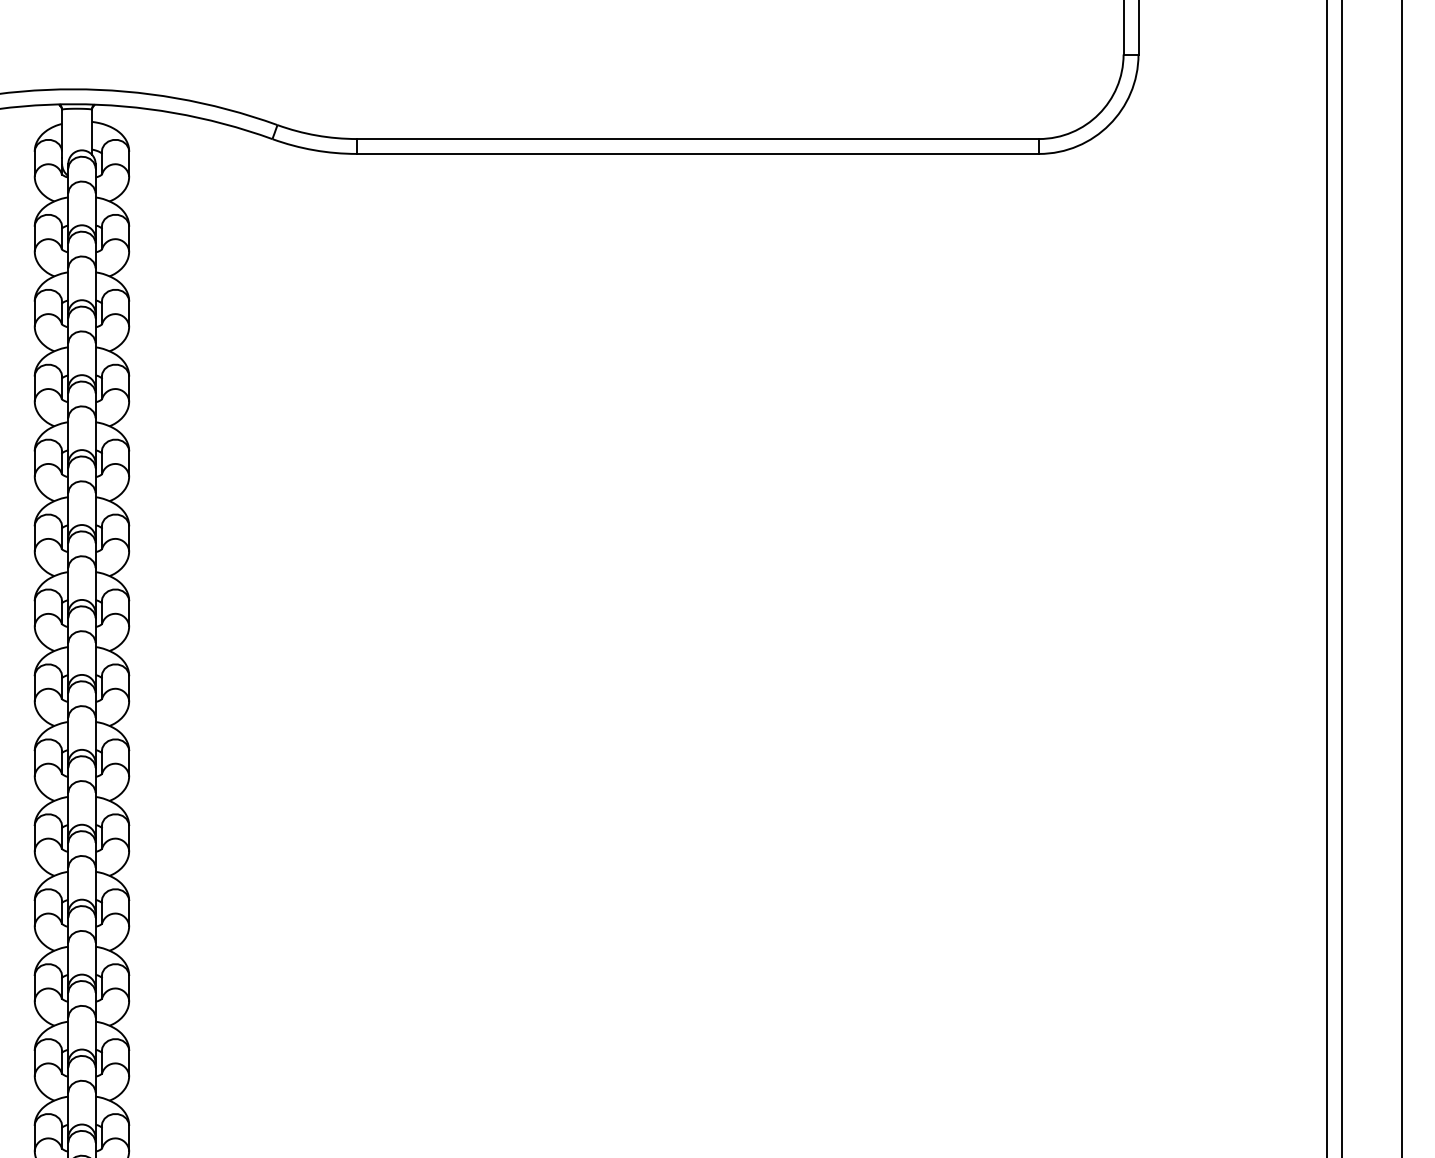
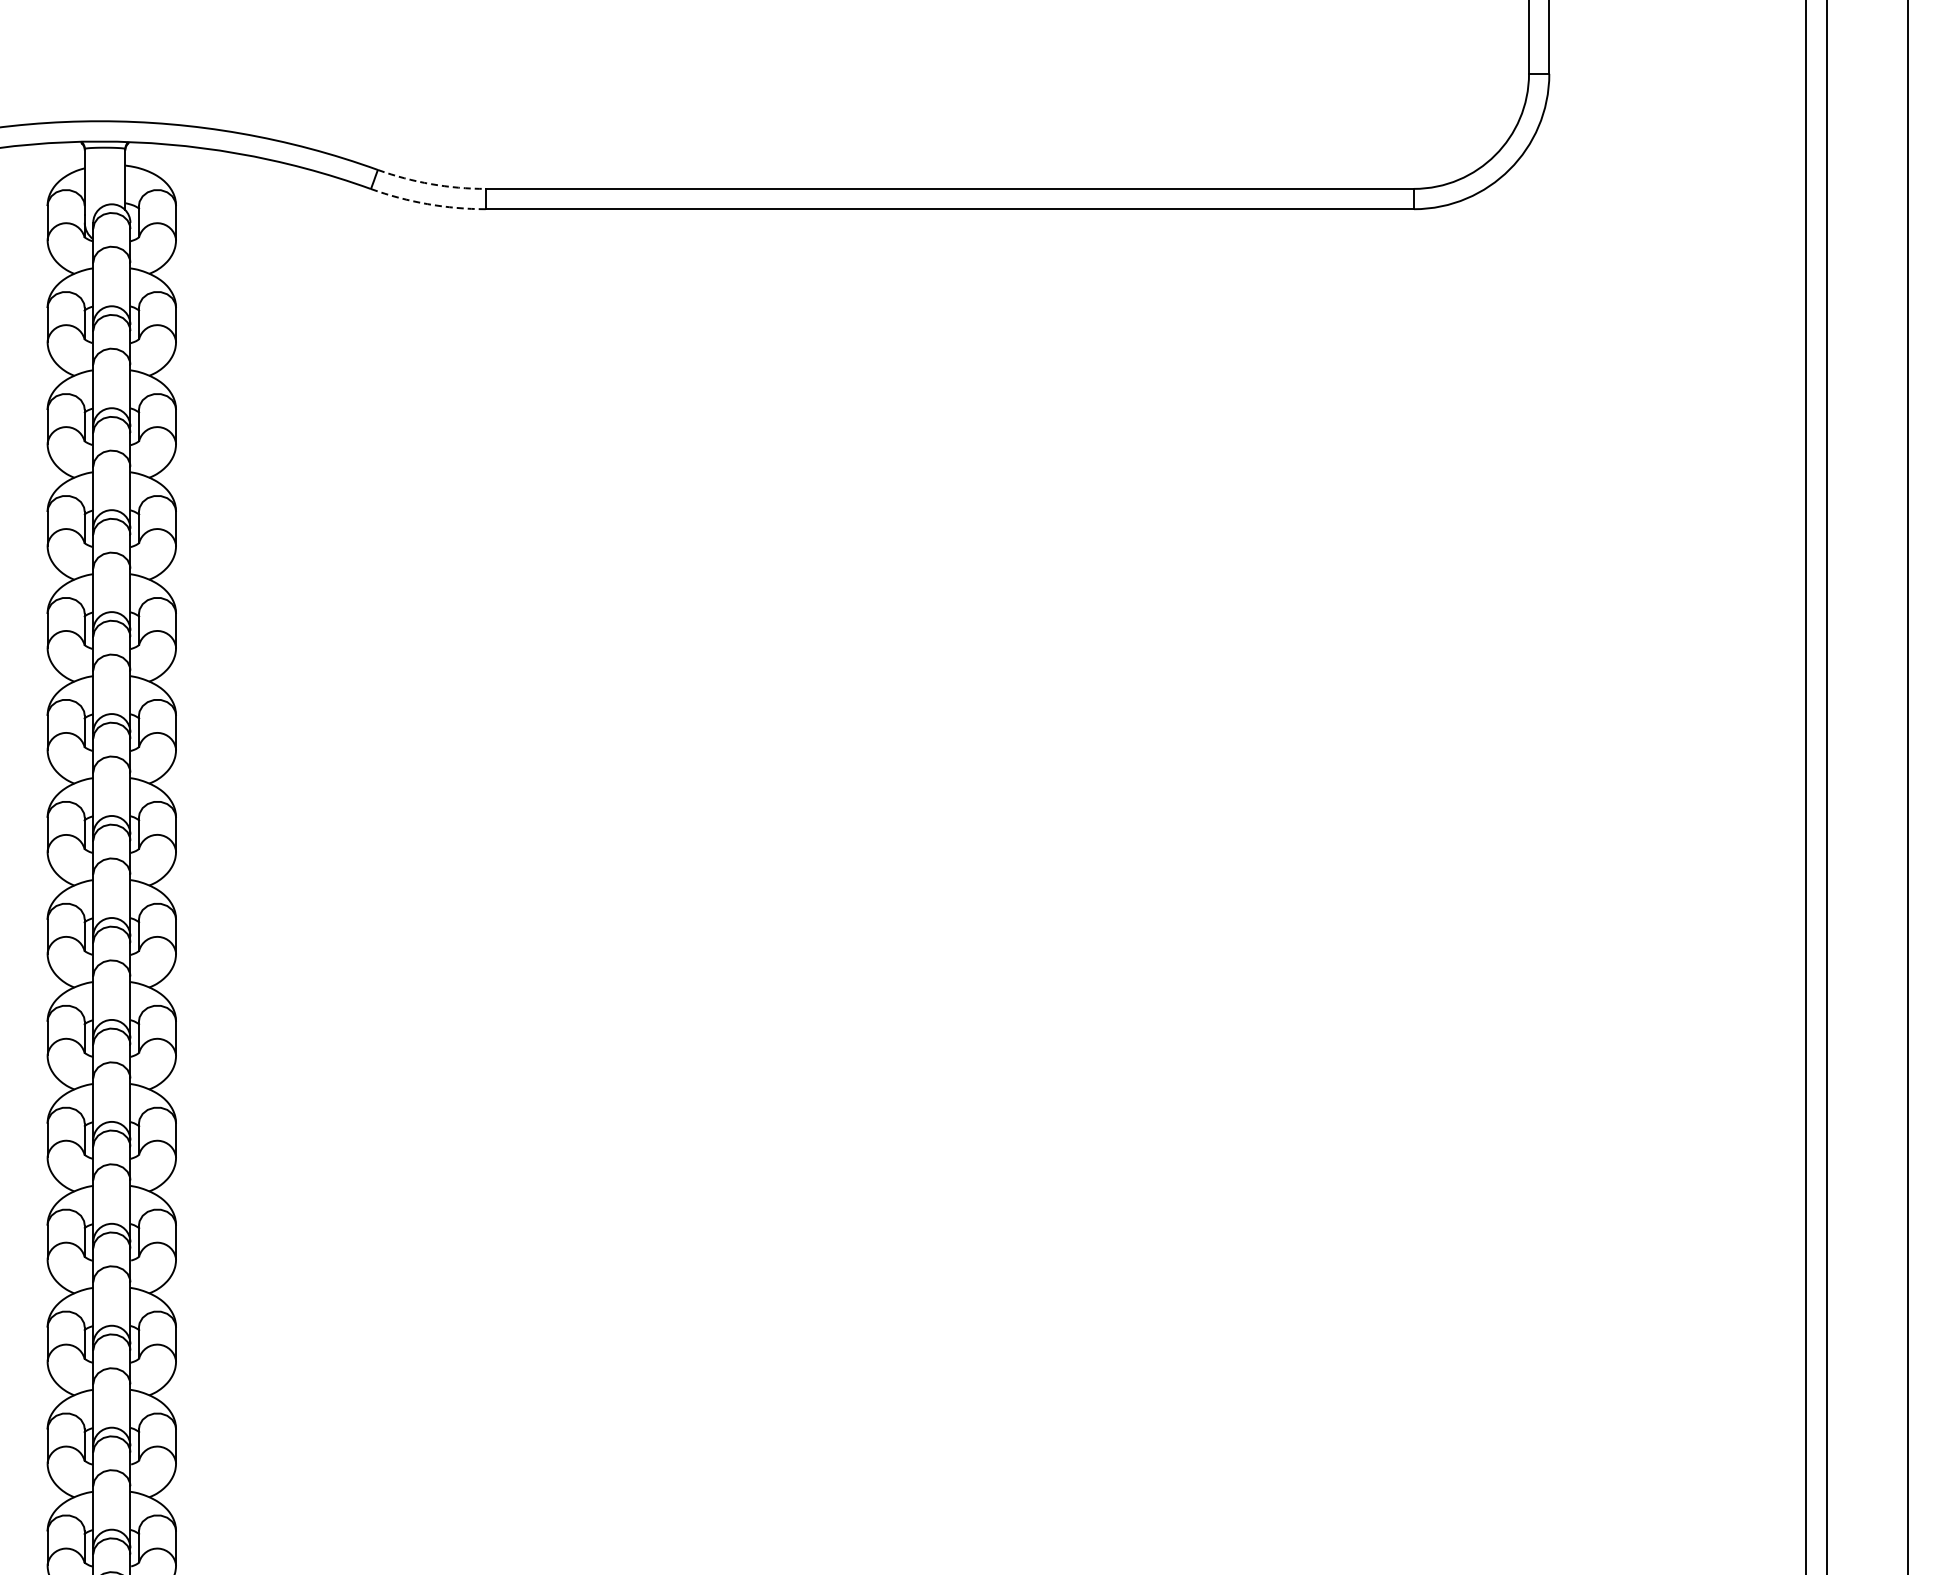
arc: (316, 135) -> (431, 184), solid -> dashed
arc: (313, 150) -> (427, 204), solid -> dashed

